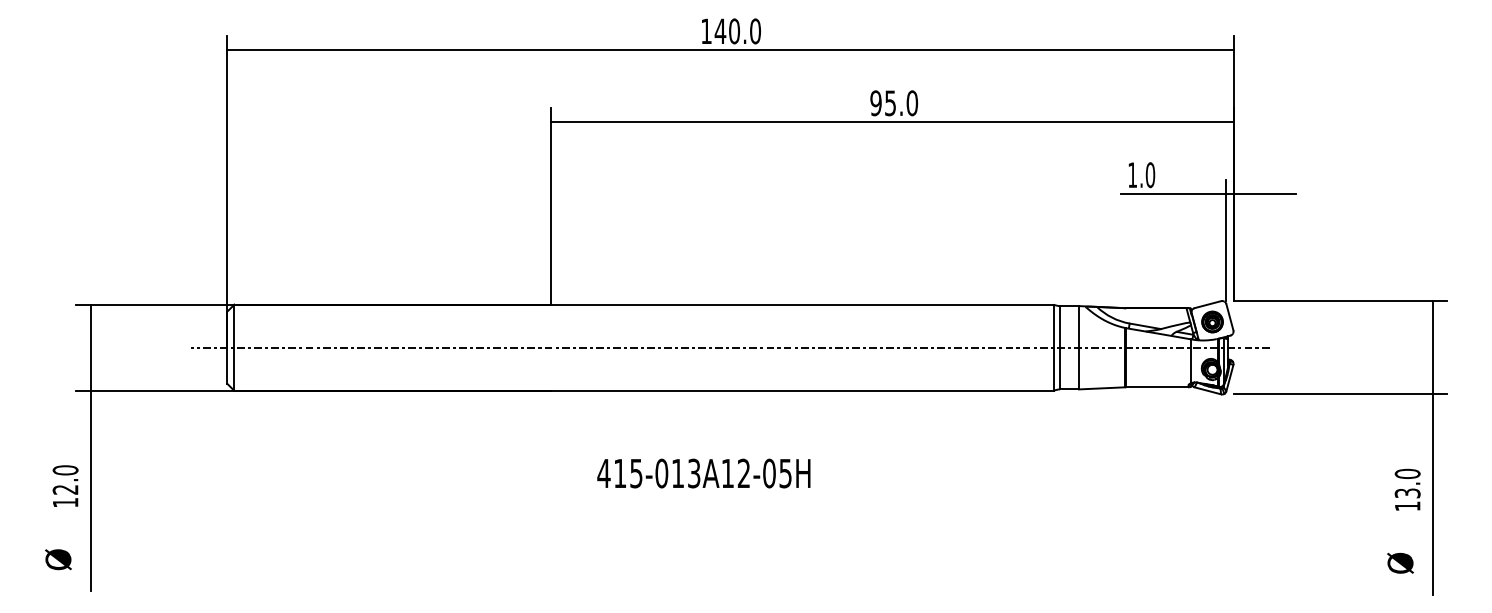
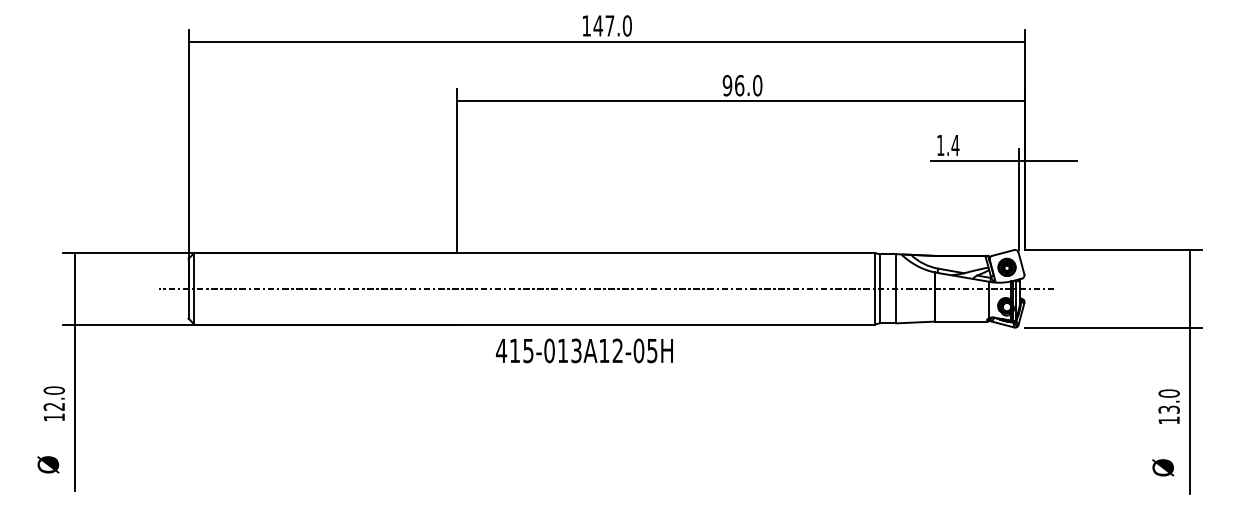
text: (734, 31) -> (609, 26), 140.0 -> 147.0
text: (890, 103) -> (739, 85), 95.0 -> 96.0
text: (1150, 175) -> (955, 145), 1.0 -> 1.4
text: (703, 473) -> (584, 350), moved

